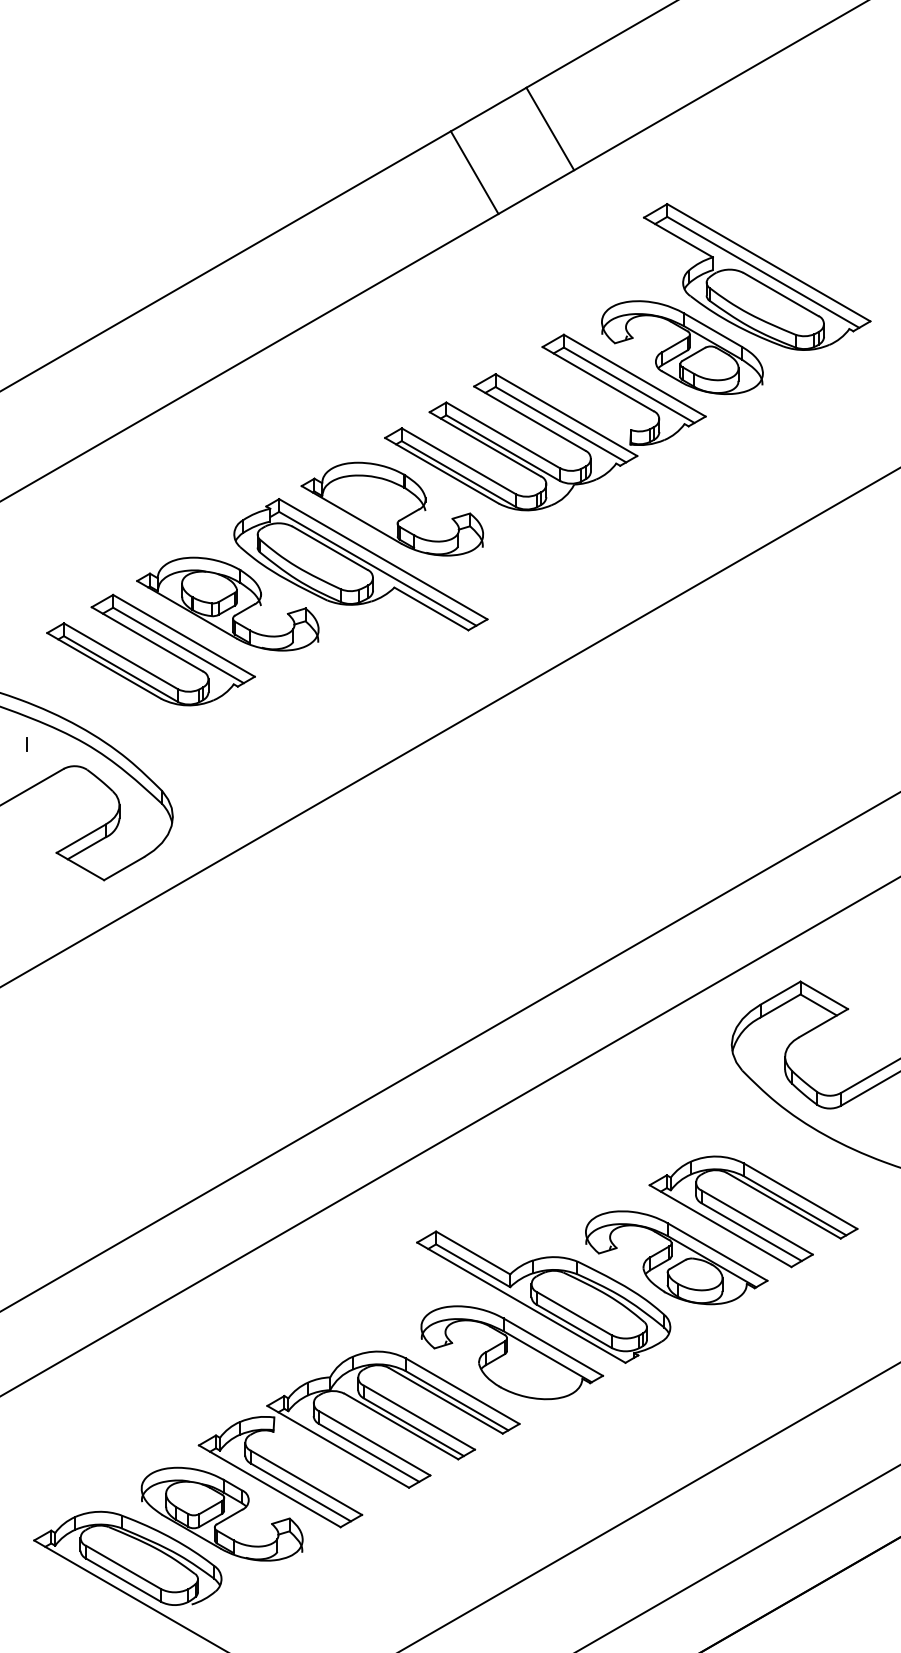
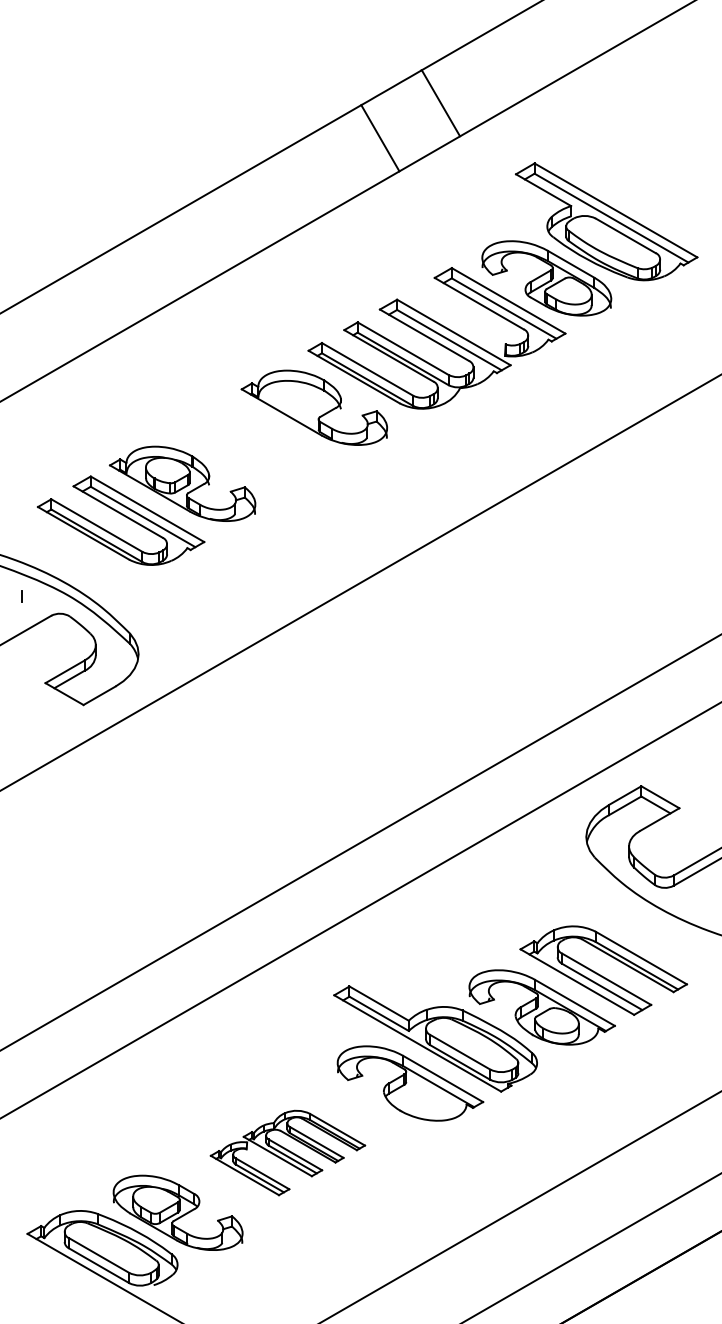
part: (359, 563) -> (288, 451), removed
part: (358, 1438) -> (287, 1152), size x0.6

